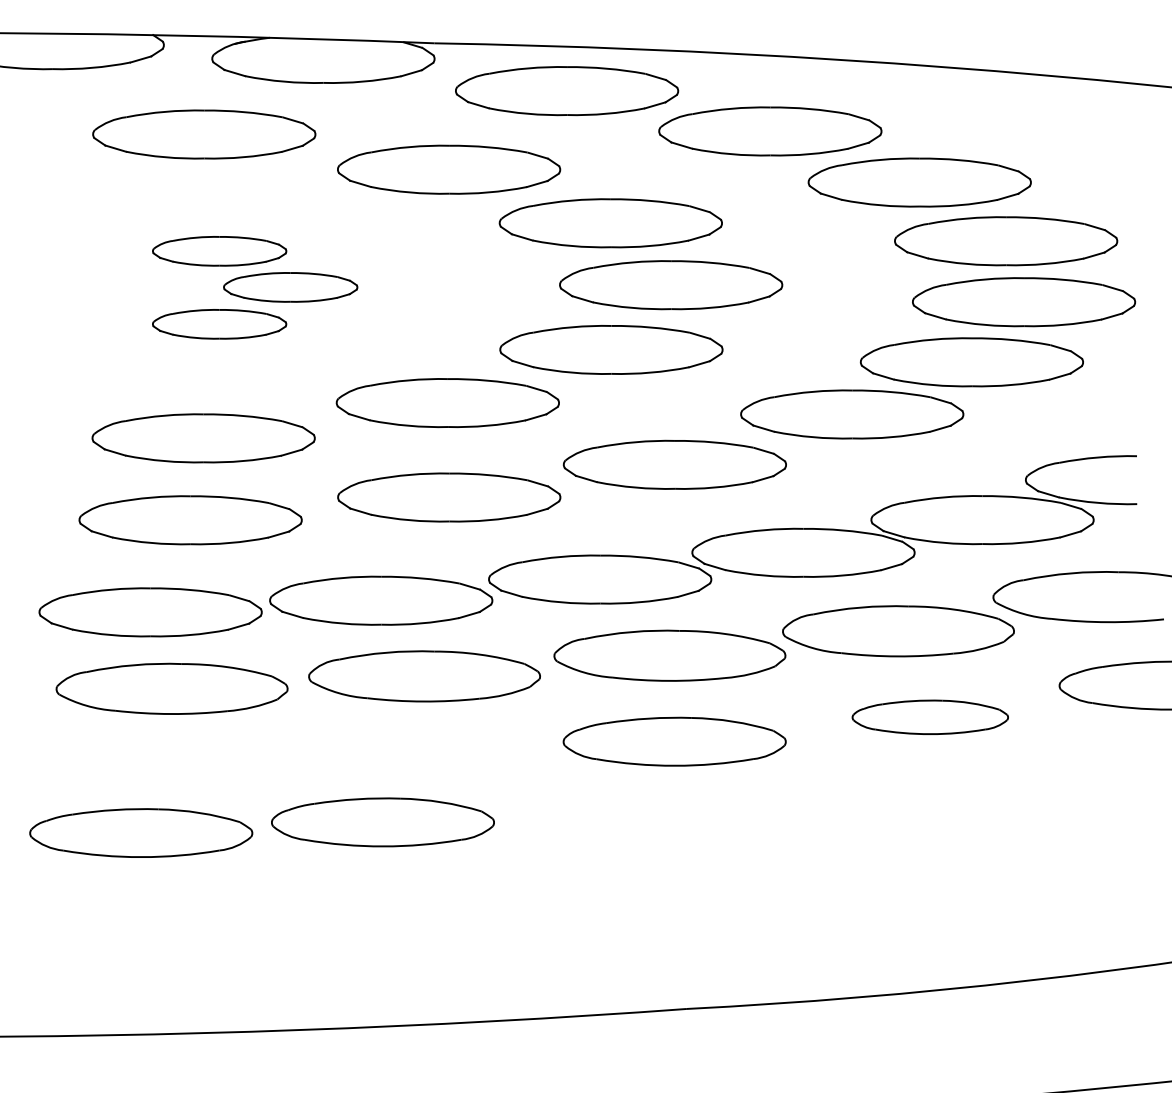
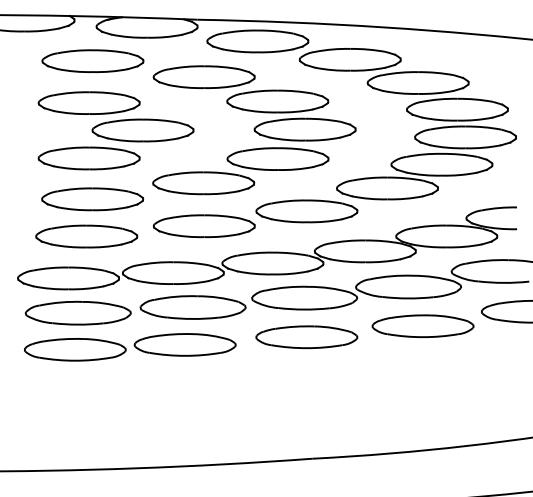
part: (253, 286) -> (115, 130), size x1.67
part: (929, 715) -> (422, 325), size x1.43
part: (262, 828) -> (130, 347), moved

